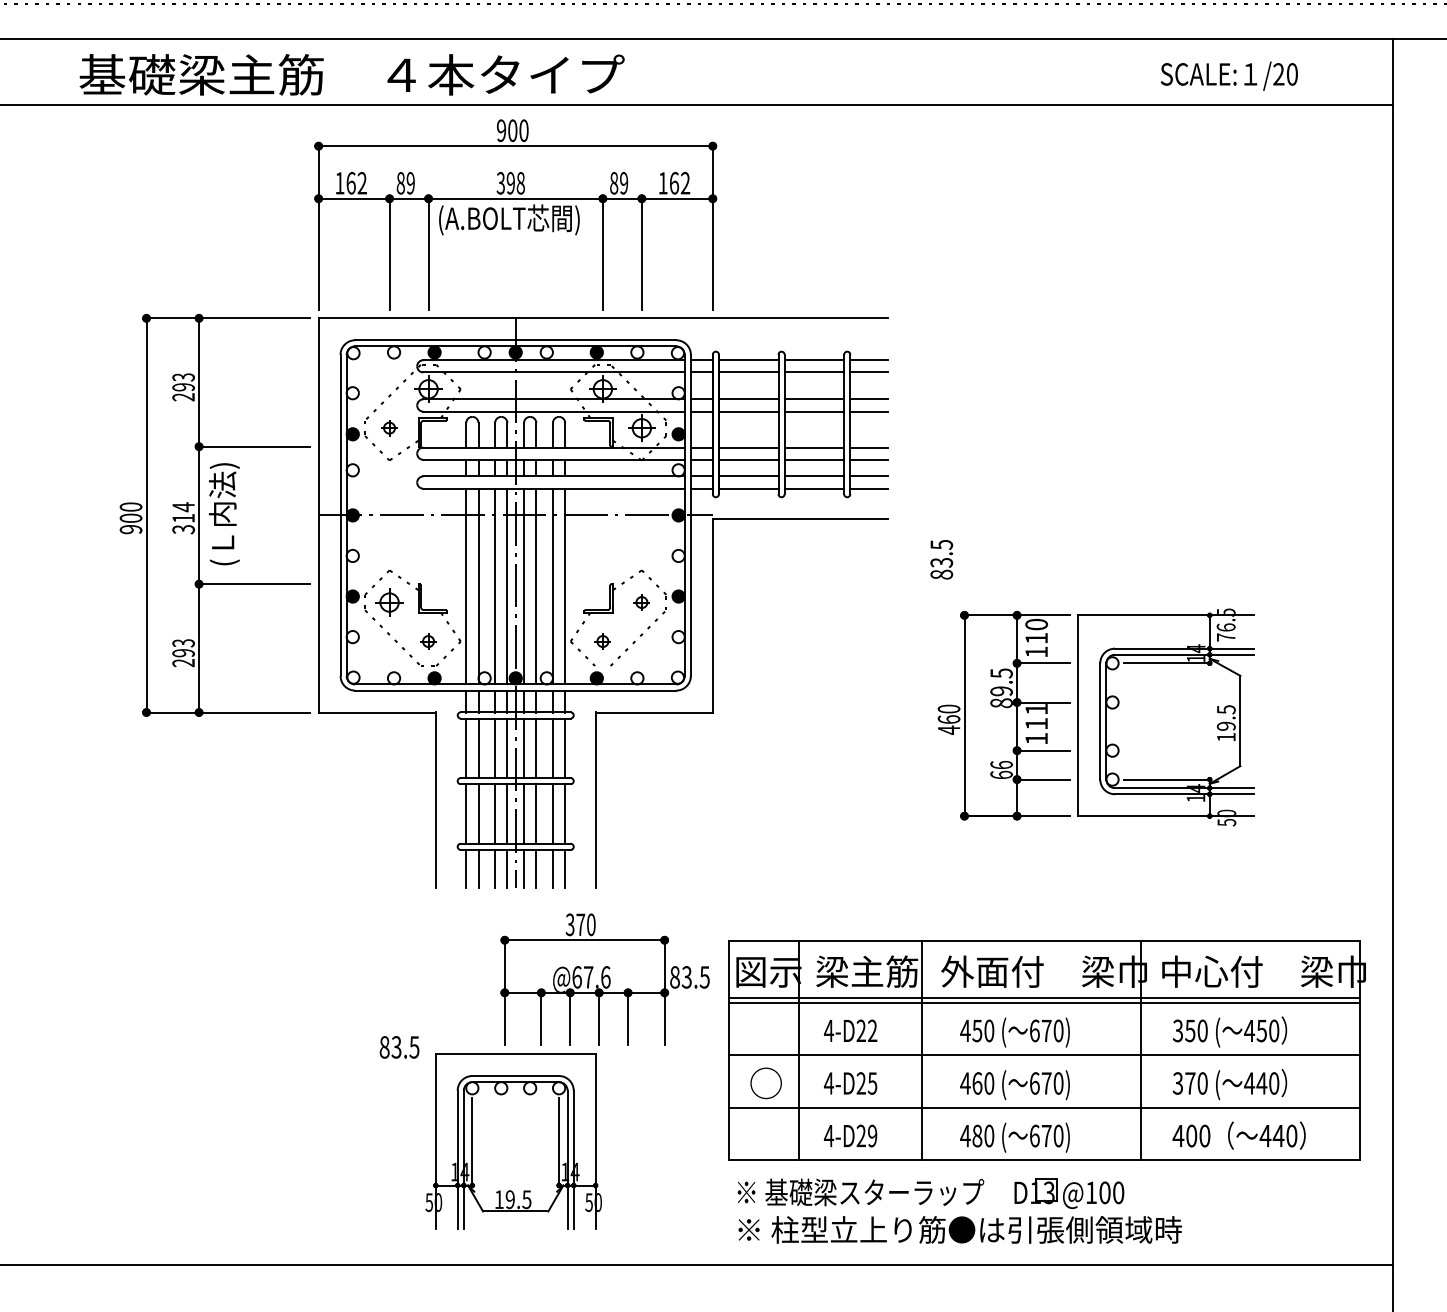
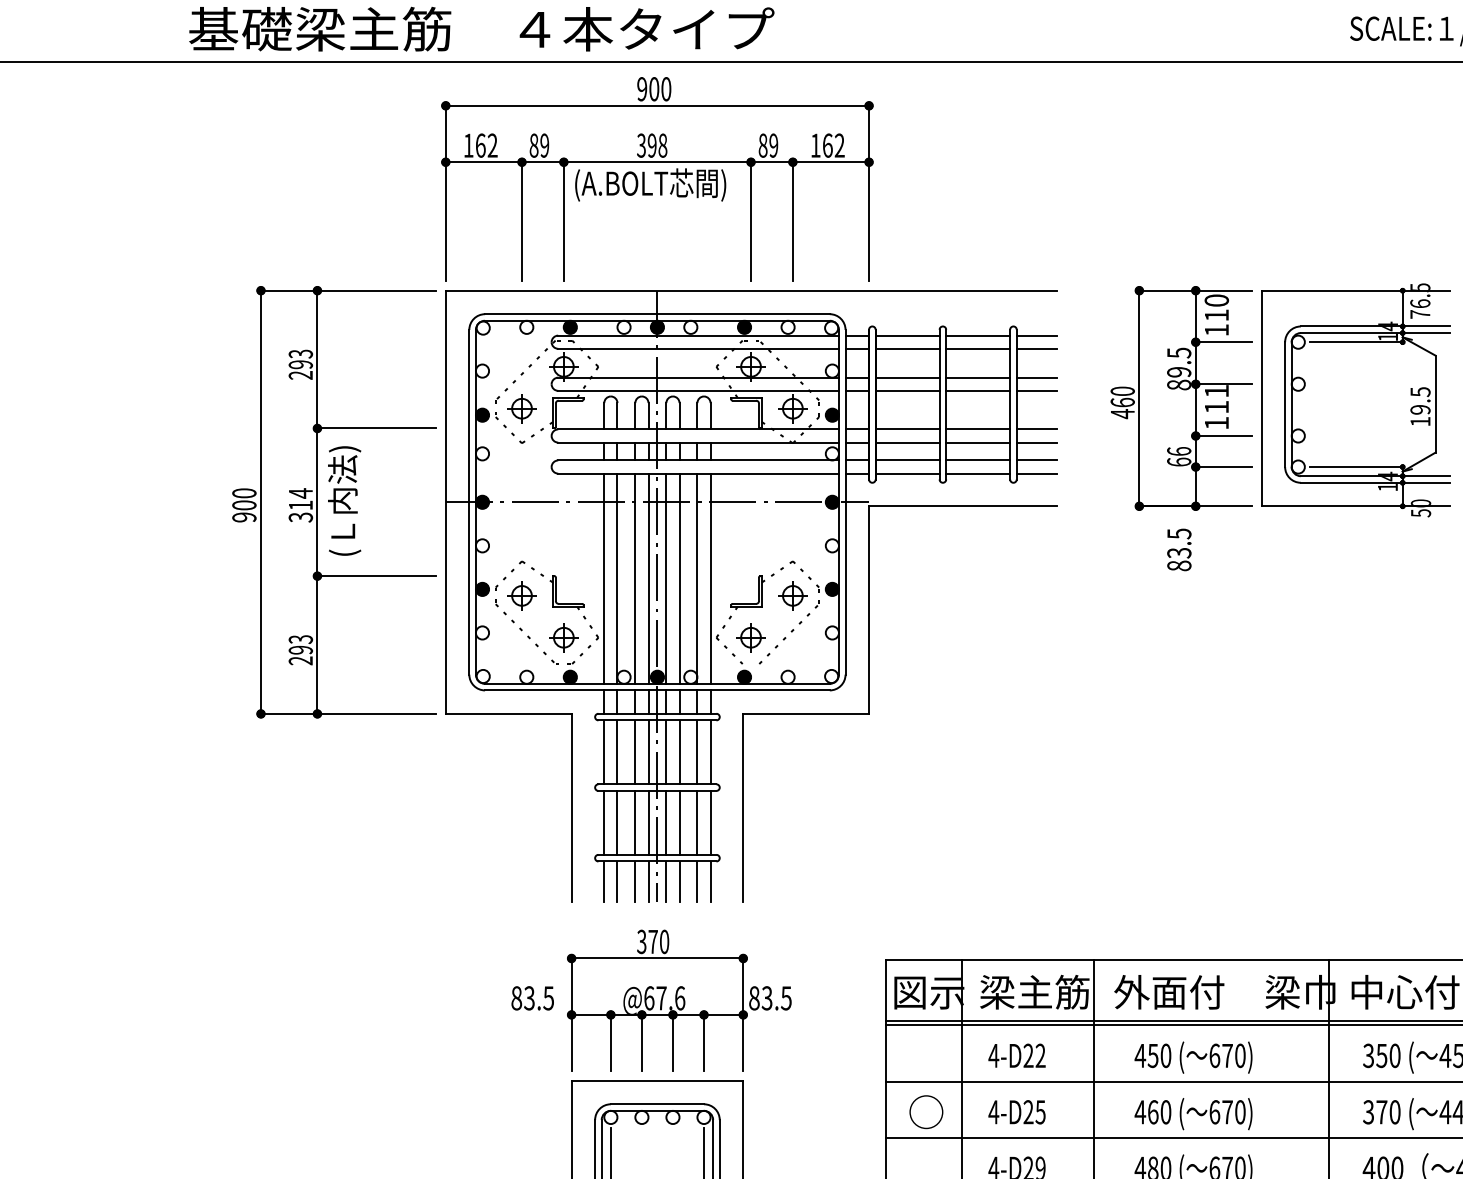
part: (389, 427) -> (521, 407), size x1.67
text: (941, 559) -> (1179, 549), moved
part: (641, 602) -> (792, 595), size x1.67
part: (428, 641) -> (563, 637), size x1.67
part: (602, 641) -> (750, 637), size x1.67
part: (1095, 717) -> (1280, 400), moved
part: (604, 979) -> (678, 1000), moved
text: (399, 1047) -> (532, 998), moved

